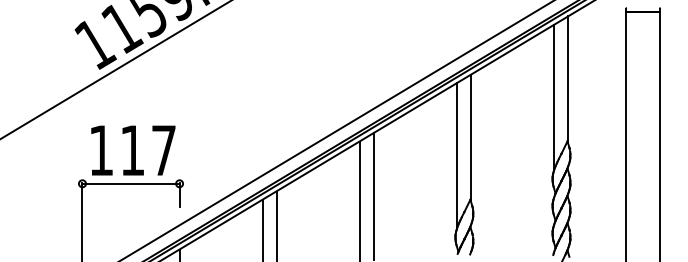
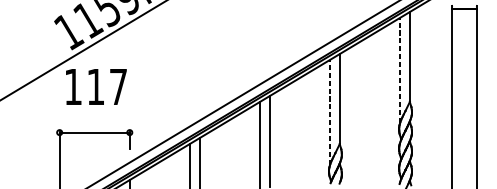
line: (553, 97) -> (399, 70), solid -> dashed
text: (133, 150) -> (96, 86), moved
line: (456, 156) -> (329, 112), solid -> dashed

